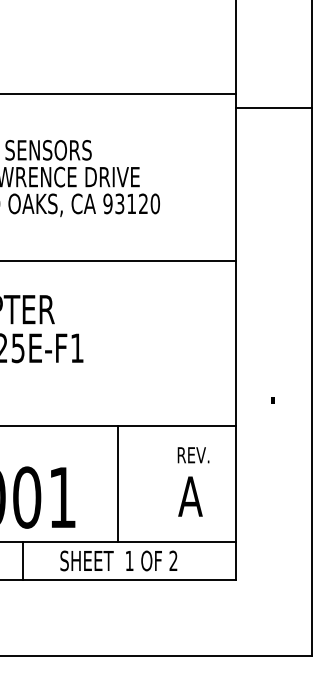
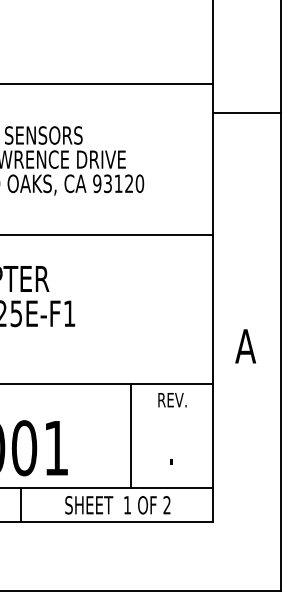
line: (274, 108) -> (247, 113), moved
text: (272, 384) -> (245, 346), . -> A
text: (193, 455) -> (172, 400), moved
line: (118, 483) -> (131, 435), moved
text: (190, 496) -> (171, 447), A -> .
text: (118, 560) -> (117, 504), moved

